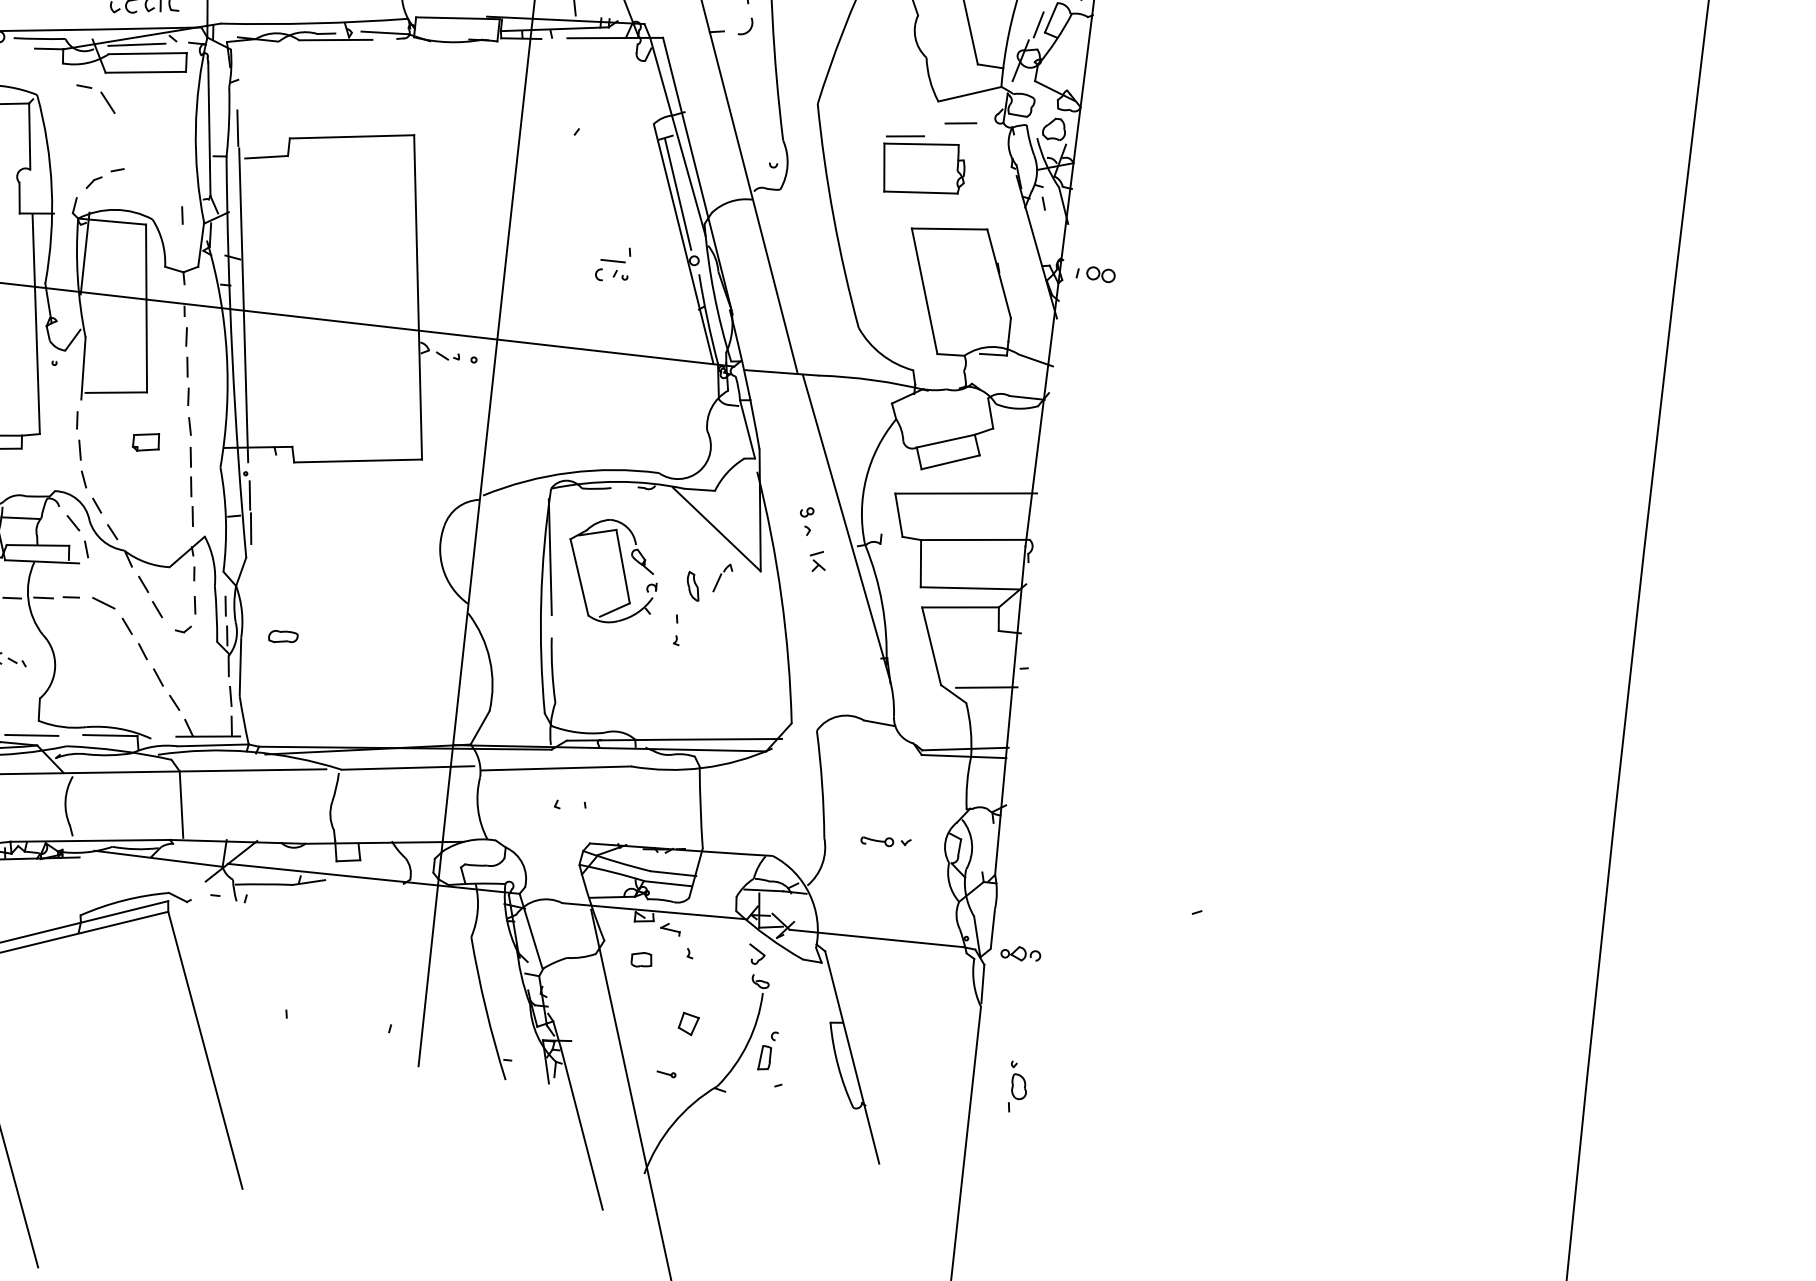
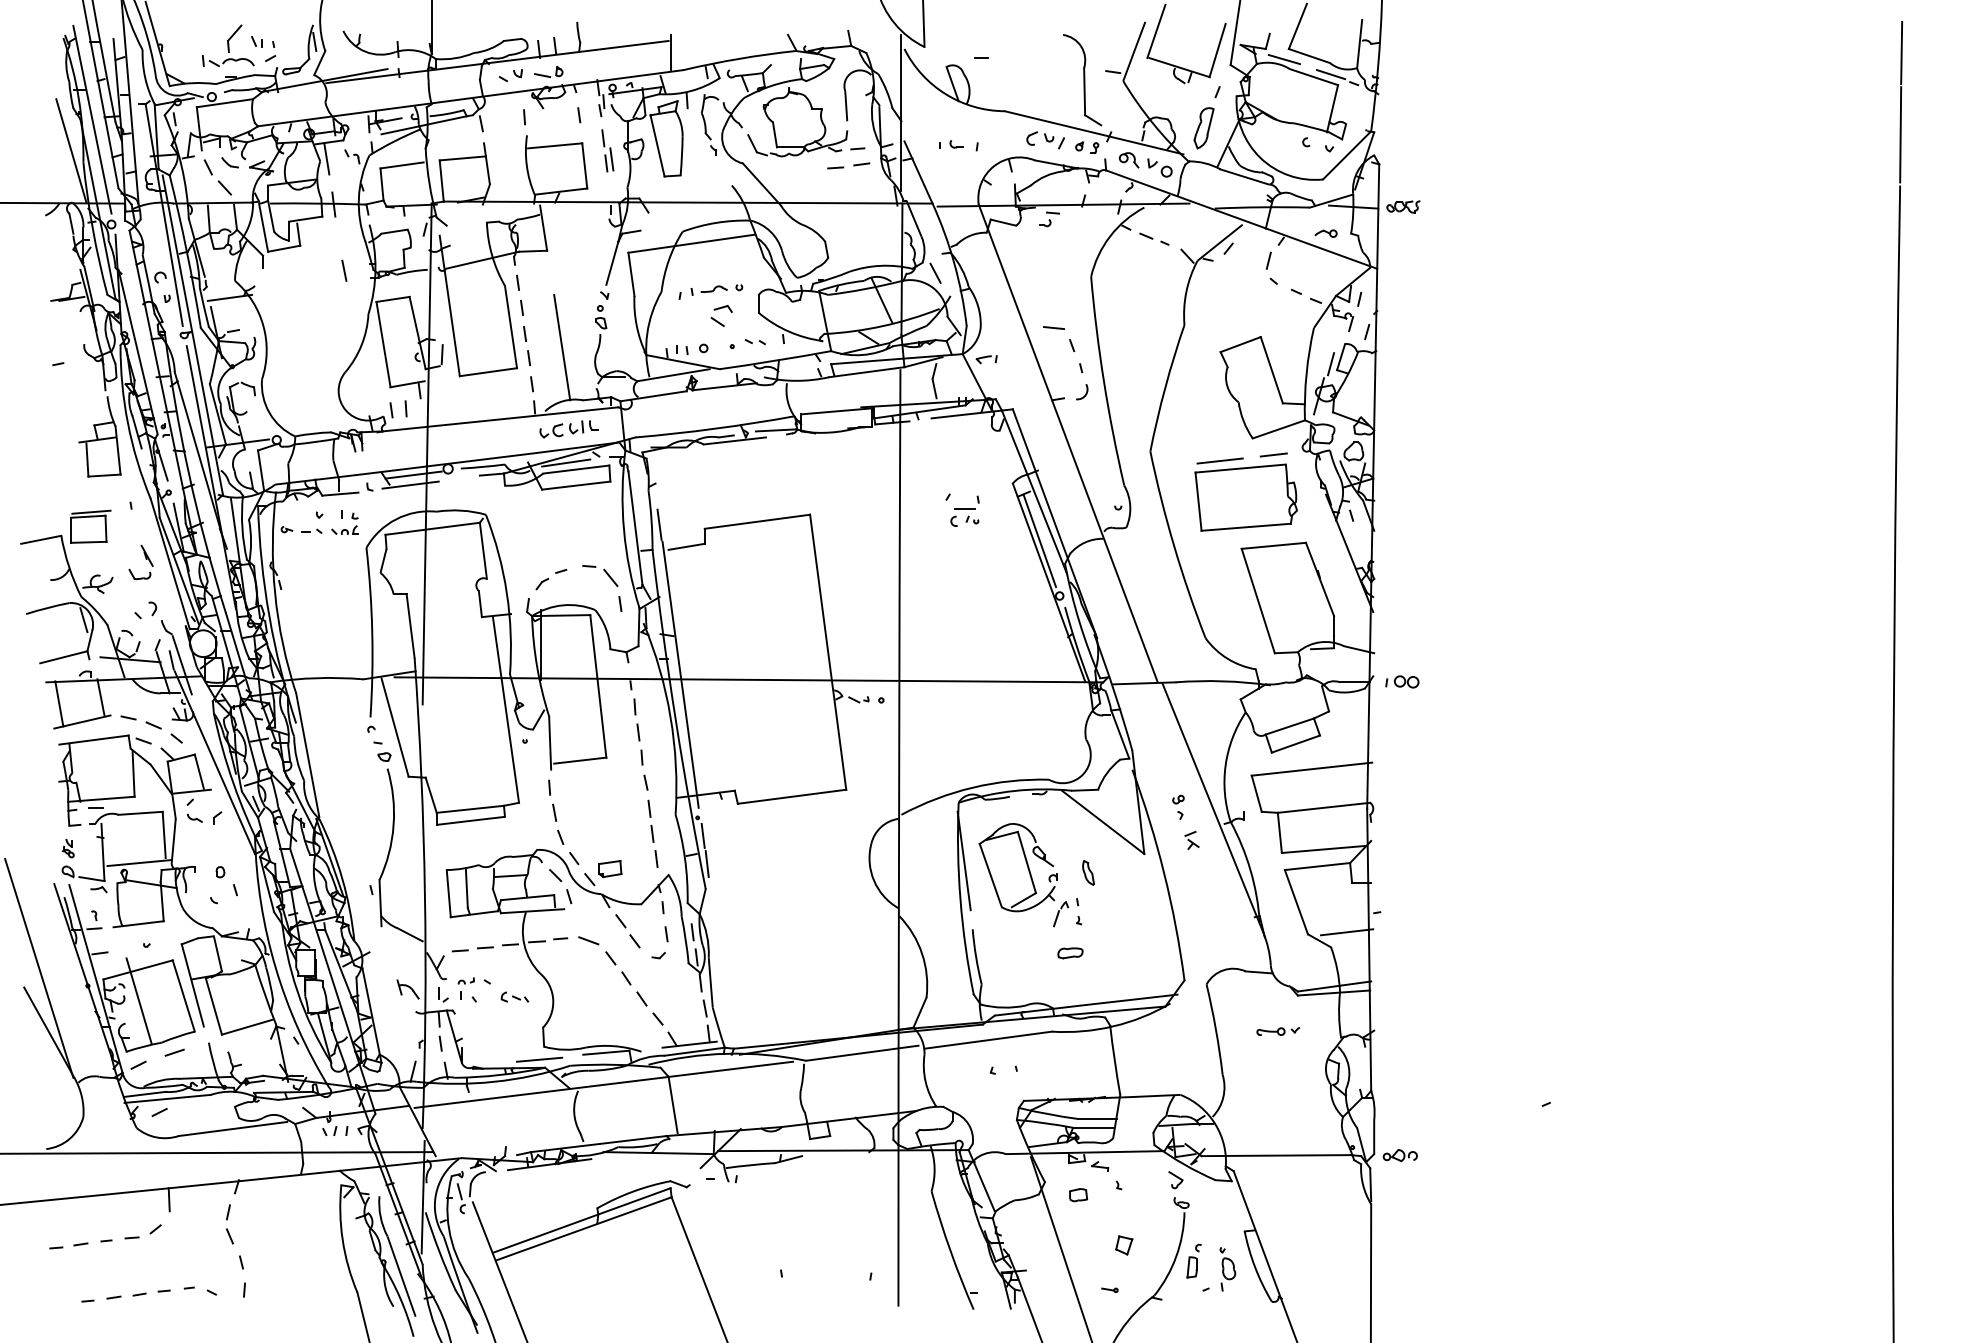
part: (103, 98) -> (606, 574), moved
part: (923, 165) -> (1245, 494), size x1.43
part: (612, 263) -> (964, 510), moved
part: (1096, 273) -> (1402, 681), moved
part: (146, 442) -> (610, 869), moved
part: (723, 578) -> (1061, 914), moved
part: (283, 637) -> (1070, 953), moved
part: (886, 841) -> (1278, 1031), moved
part: (1017, 1087) -> (1227, 1269), moved

